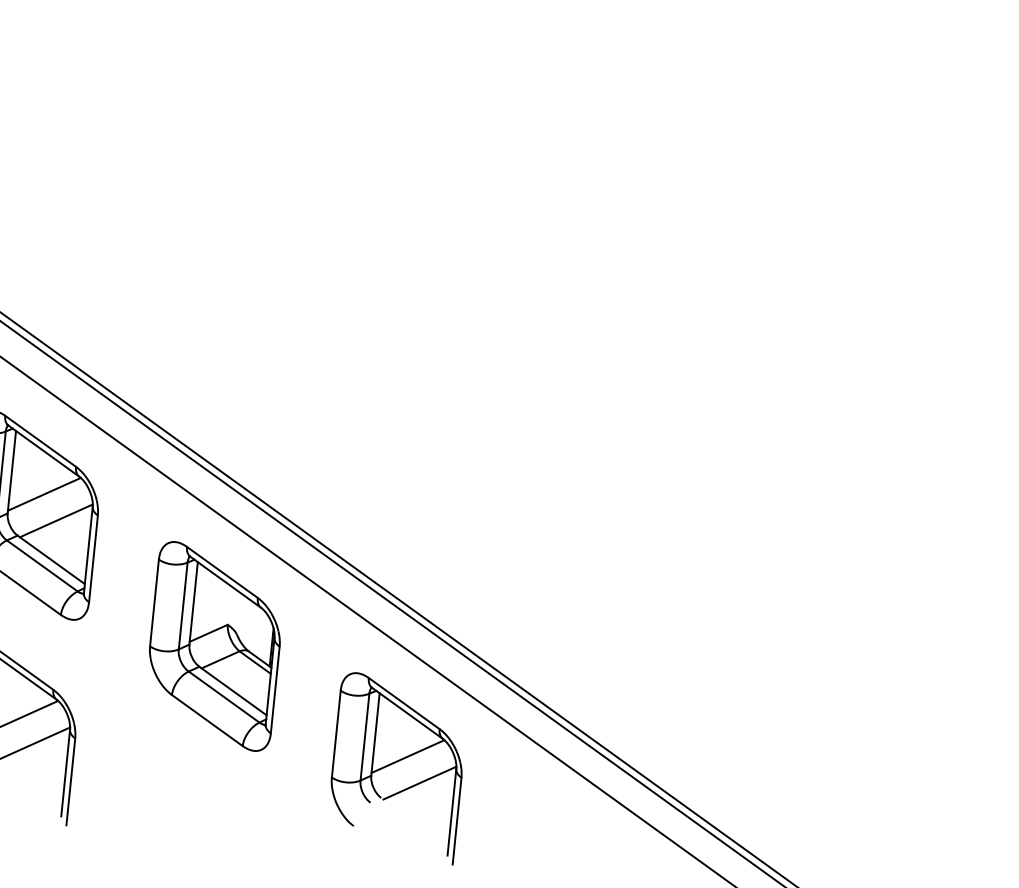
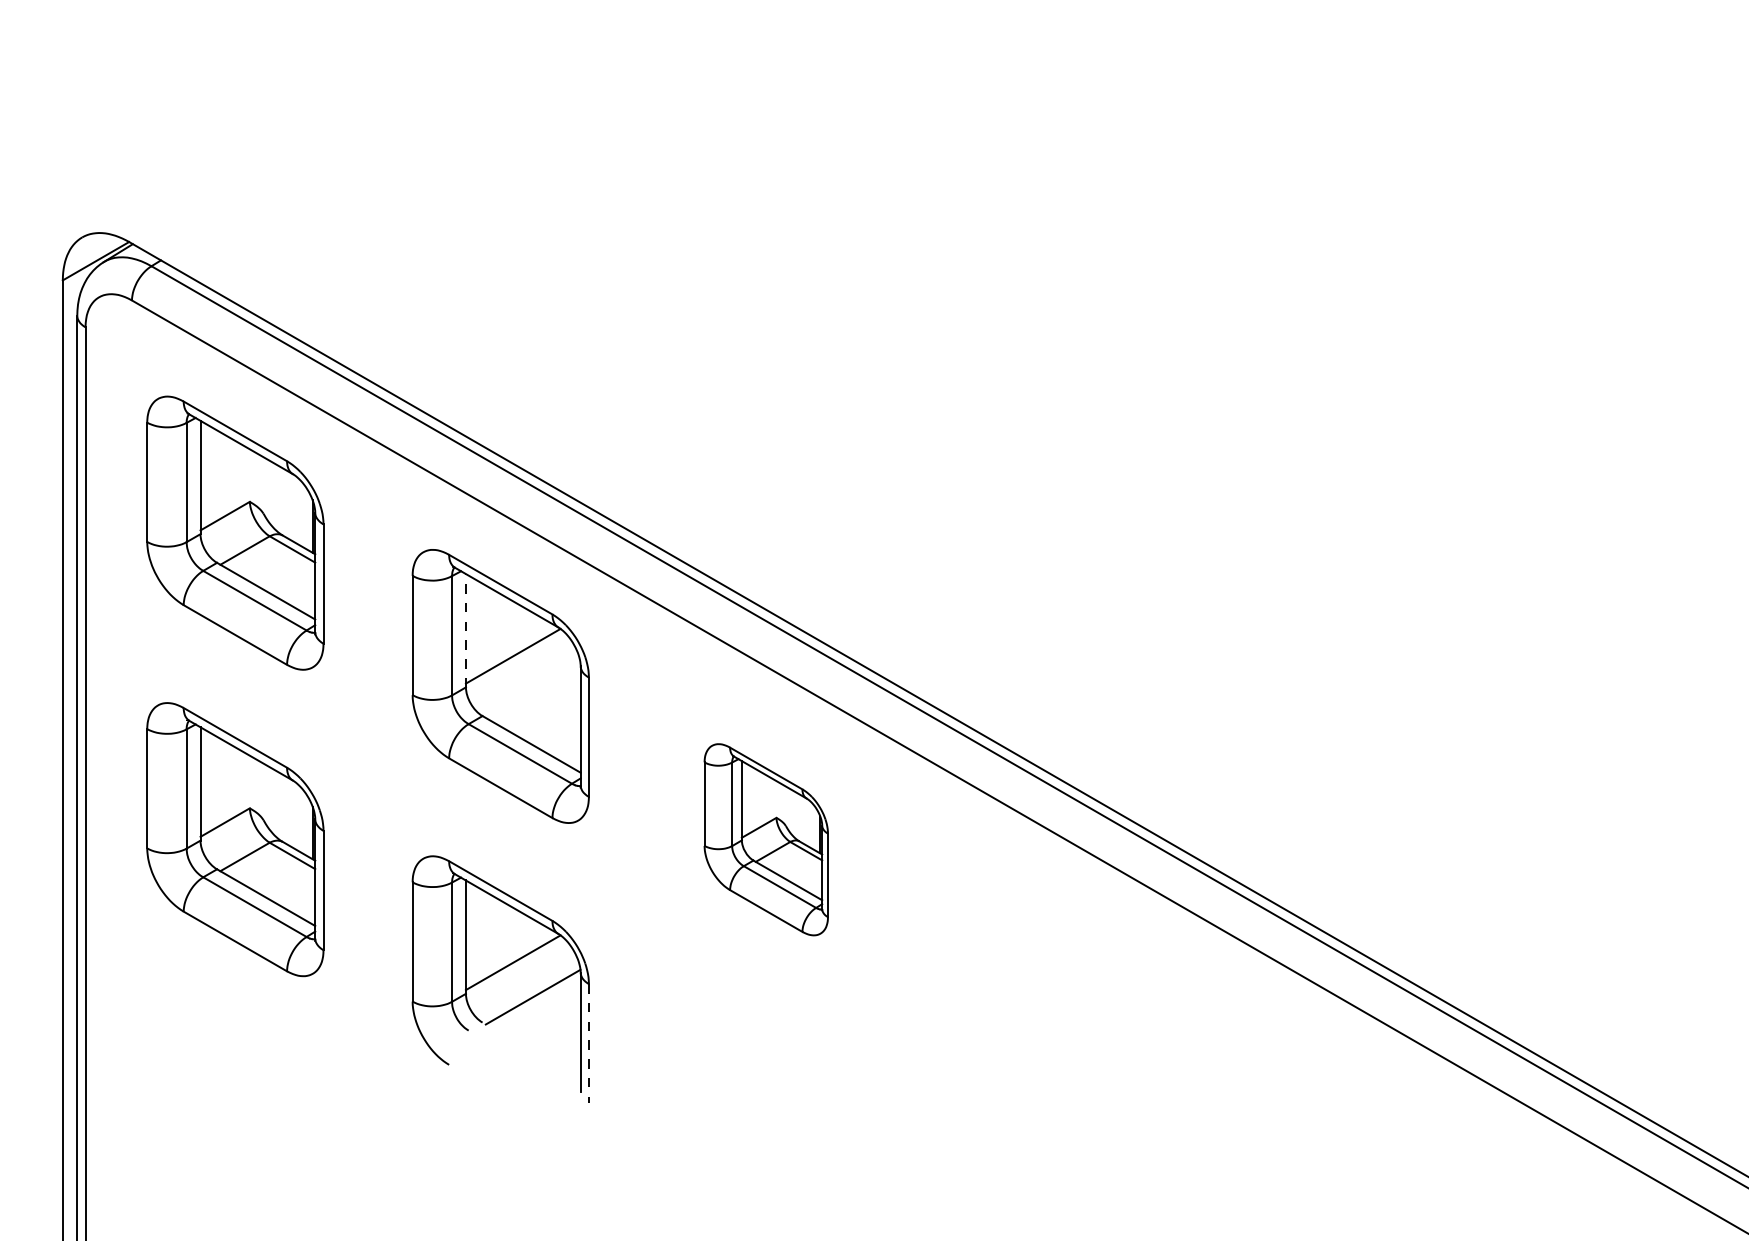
line: (11, 472) -> (465, 630), solid -> dashed
line: (55, 520) -> (532, 690), removed
part: (215, 646) -> (766, 839), size x0.7
part: (395, 763) -> (1027, 973), removed
line: (70, 781) -> (588, 1043), solid -> dashed

